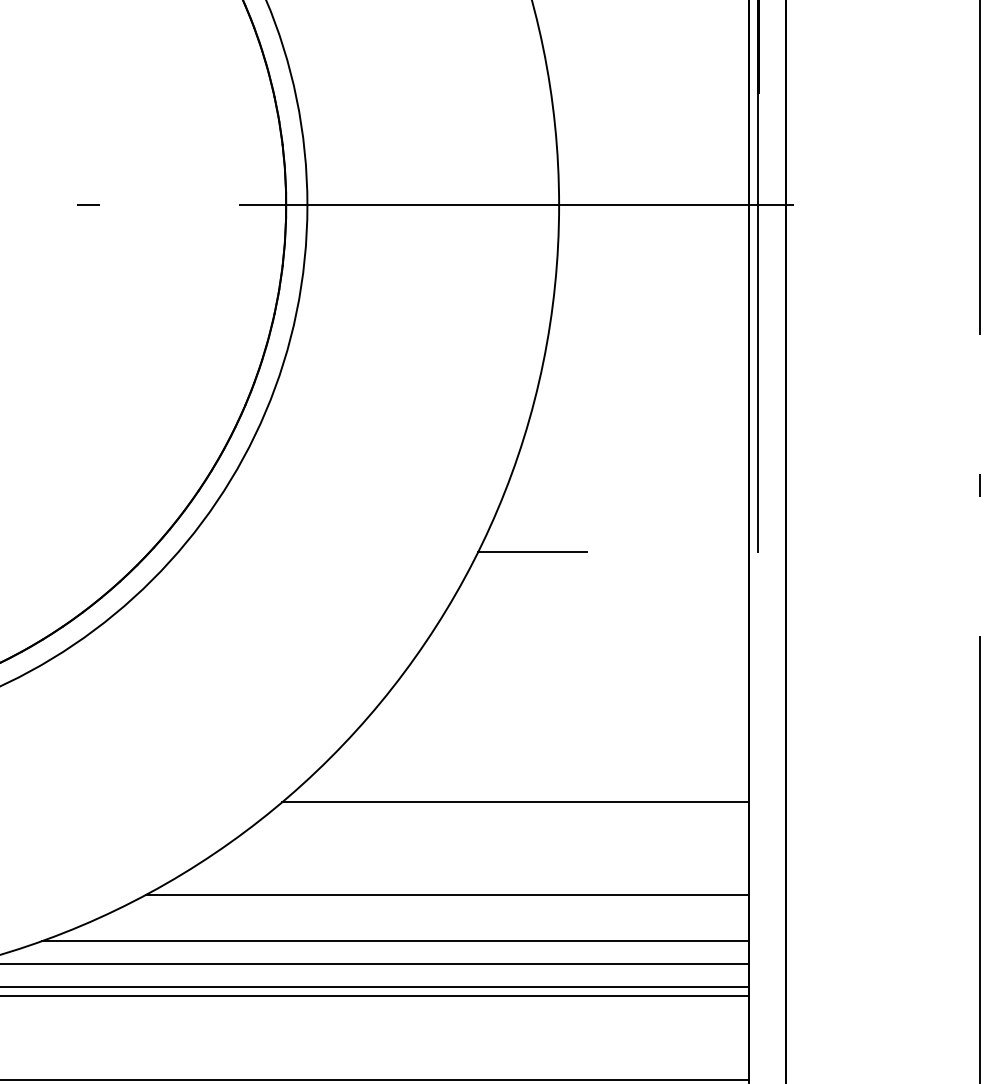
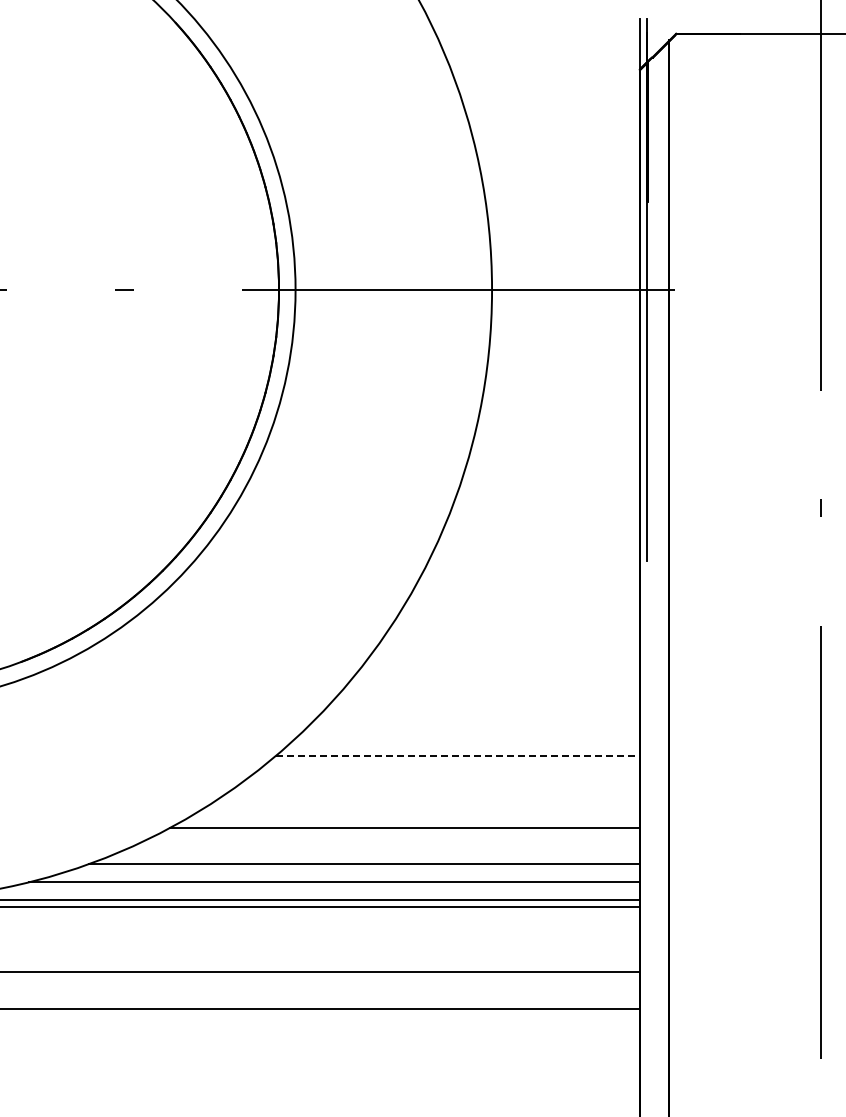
line: (531, 551) -> (470, 560), removed
line: (516, 801) -> (458, 755), solid -> dashed

